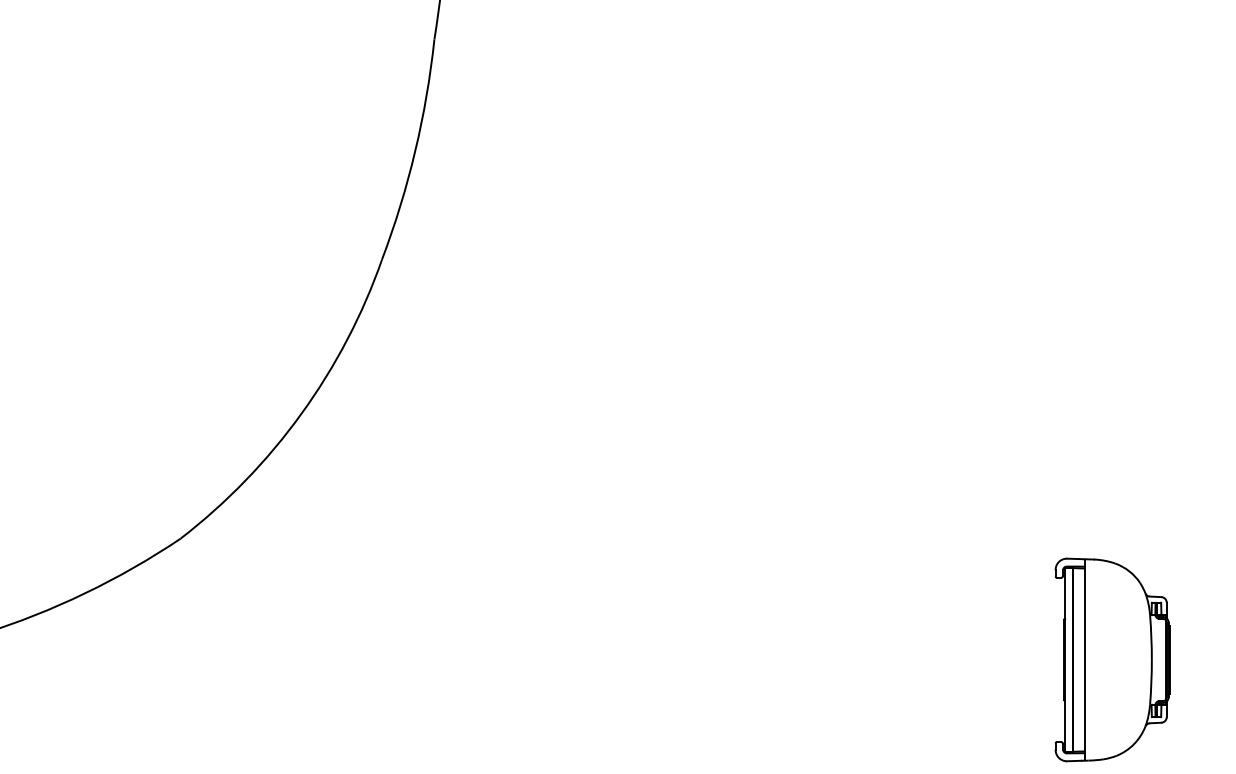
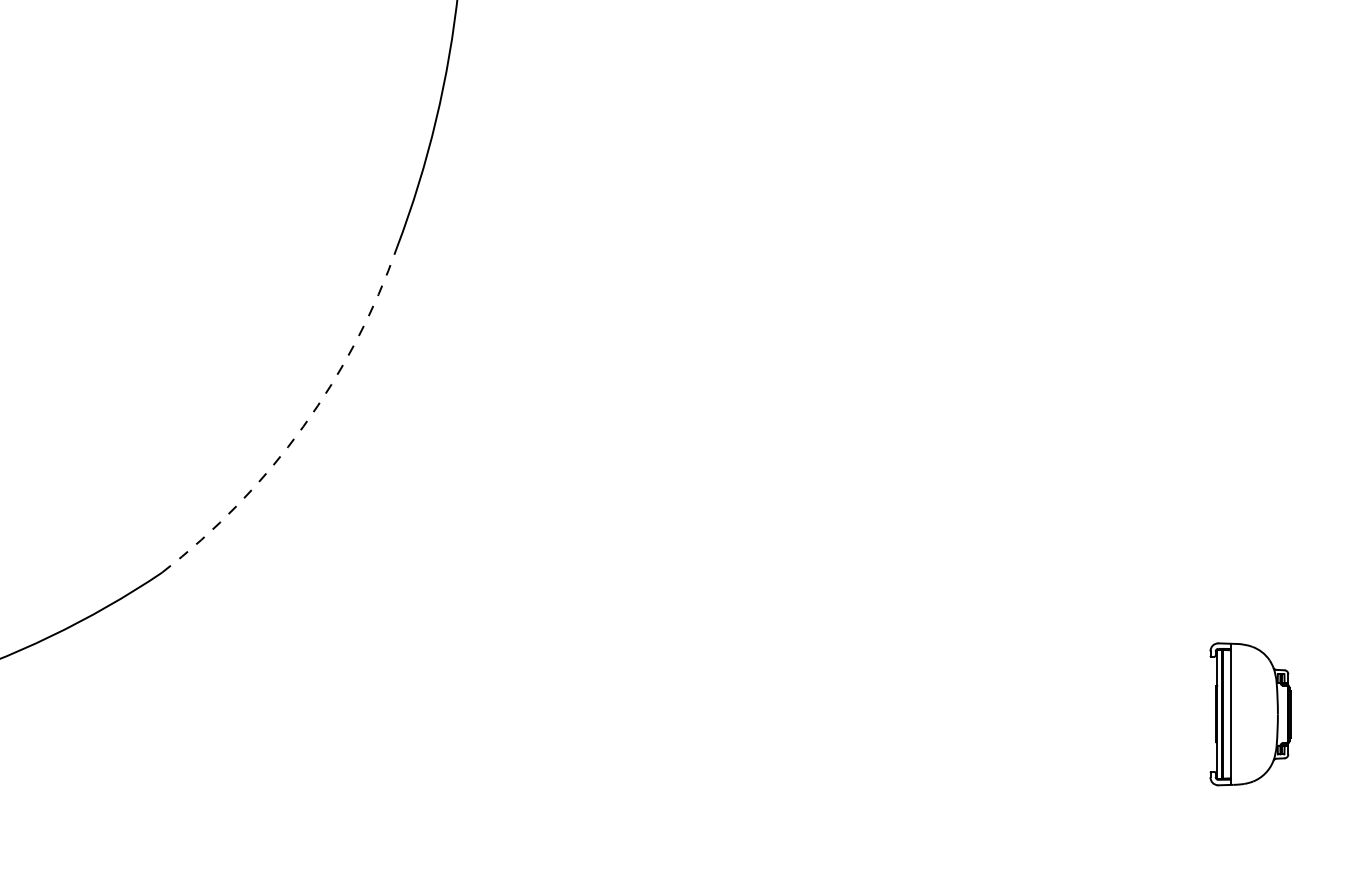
arc: (301, 413) -> (303, 426), solid -> dashed
part: (1112, 659) -> (1250, 713), size x0.6

